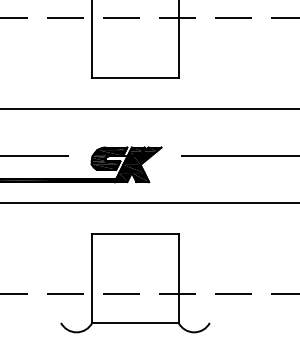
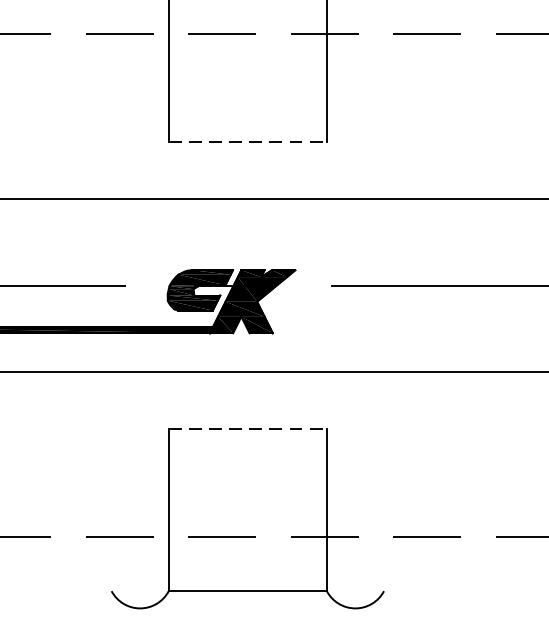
line: (135, 77) -> (247, 141), solid -> dashed
line: (135, 234) -> (247, 429), solid -> dashed

